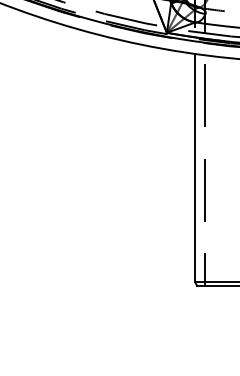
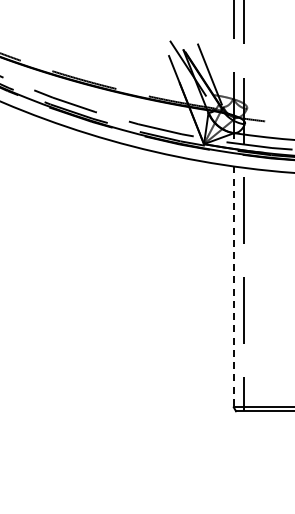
line: (194, 168) -> (233, 287), solid -> dashed

